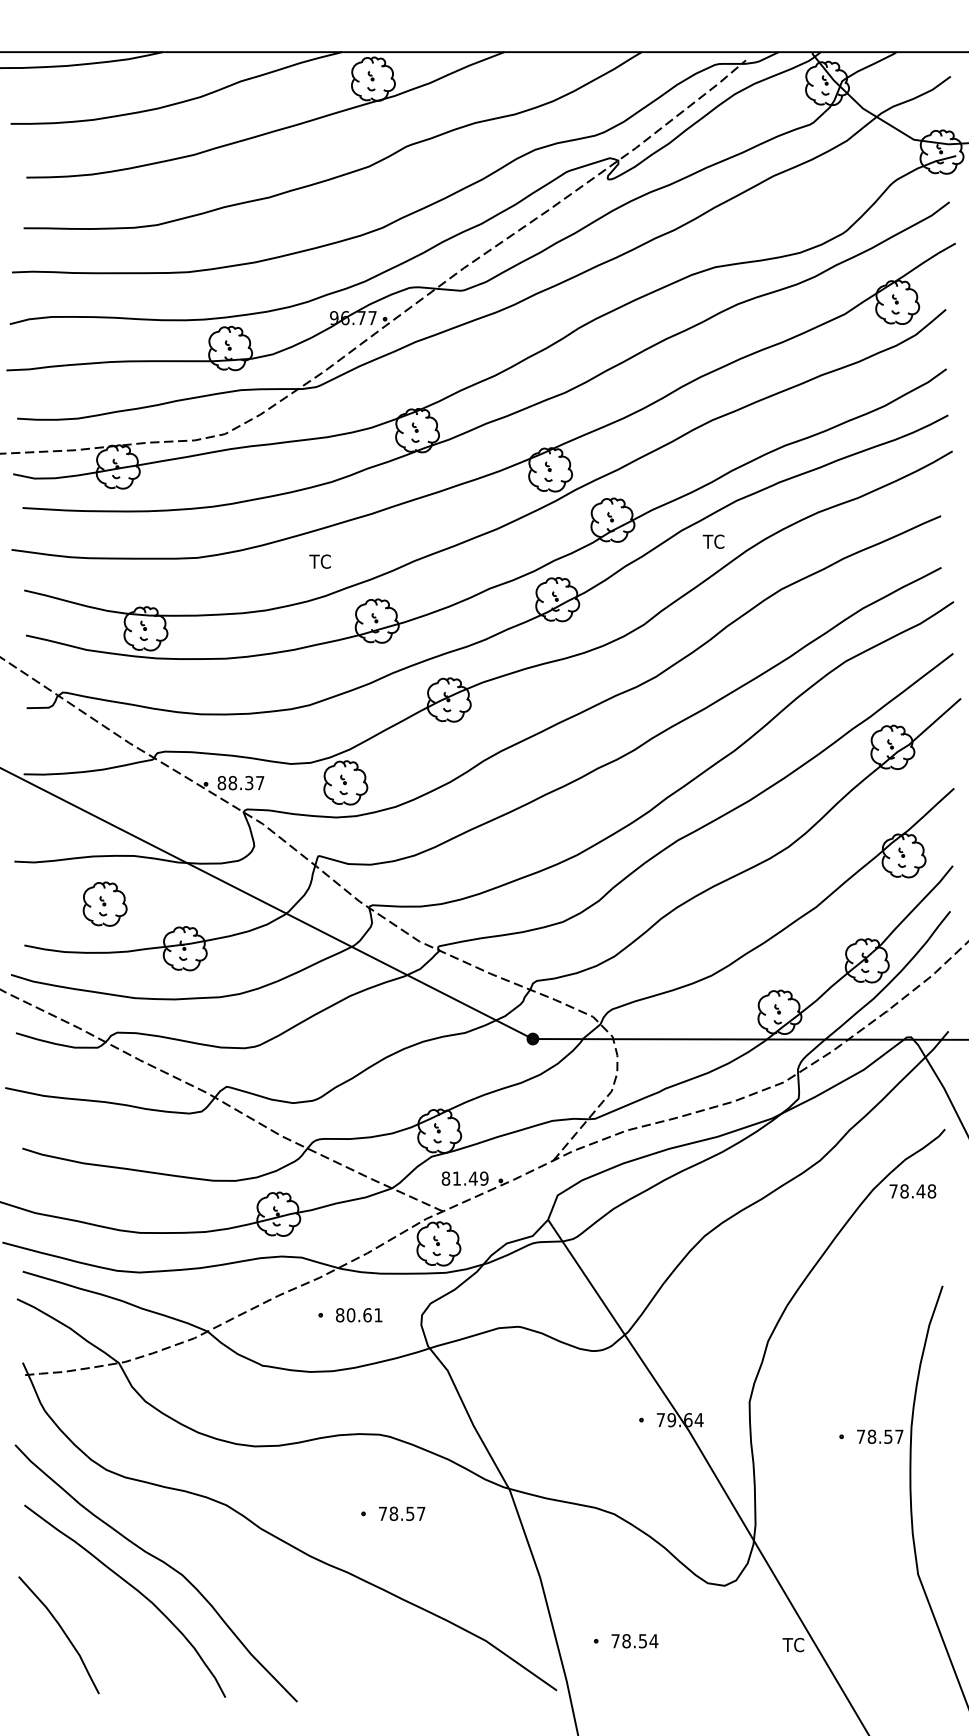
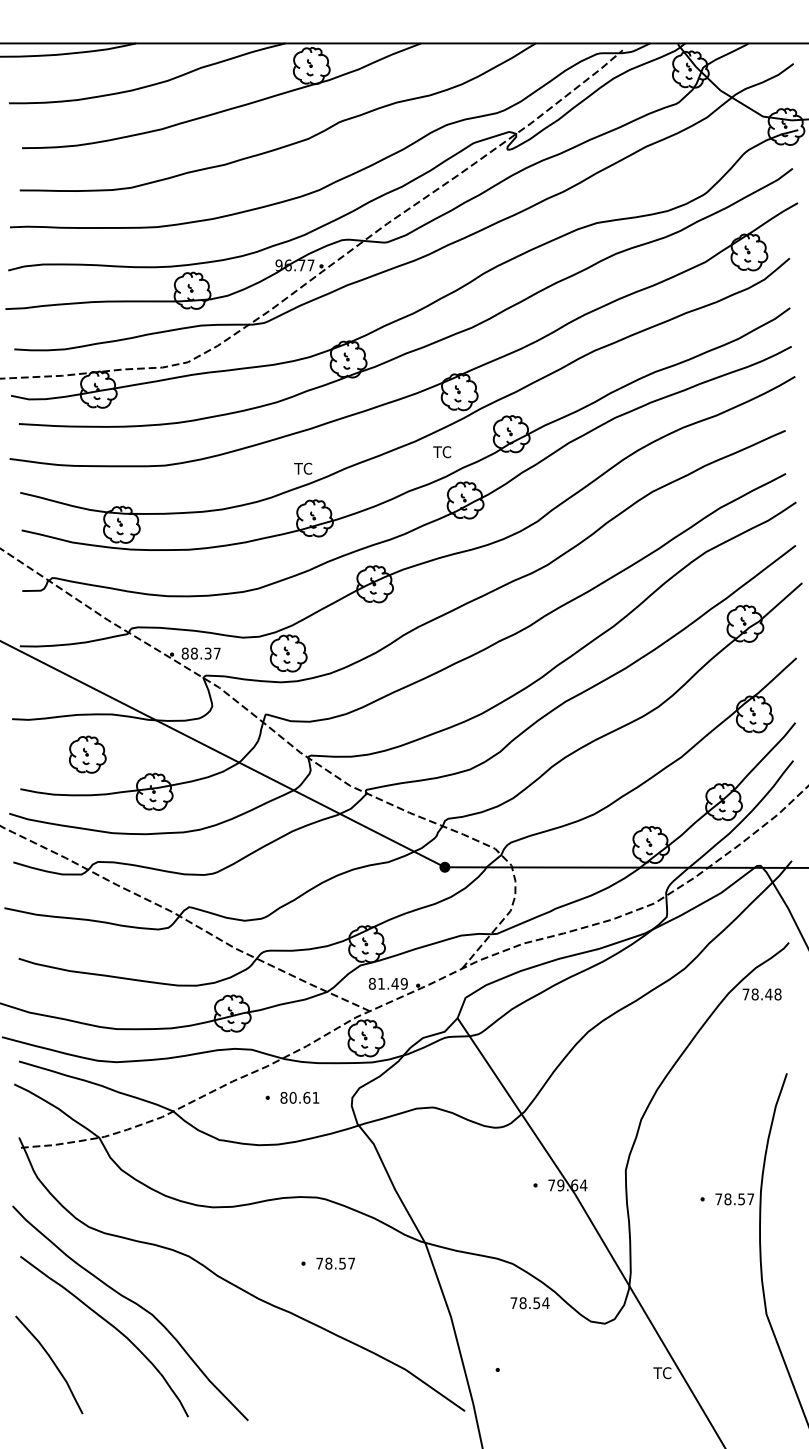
text: (713, 541) -> (442, 451), moved
text: (319, 561) -> (302, 468), moved
text: (634, 1641) -> (529, 1303), moved

